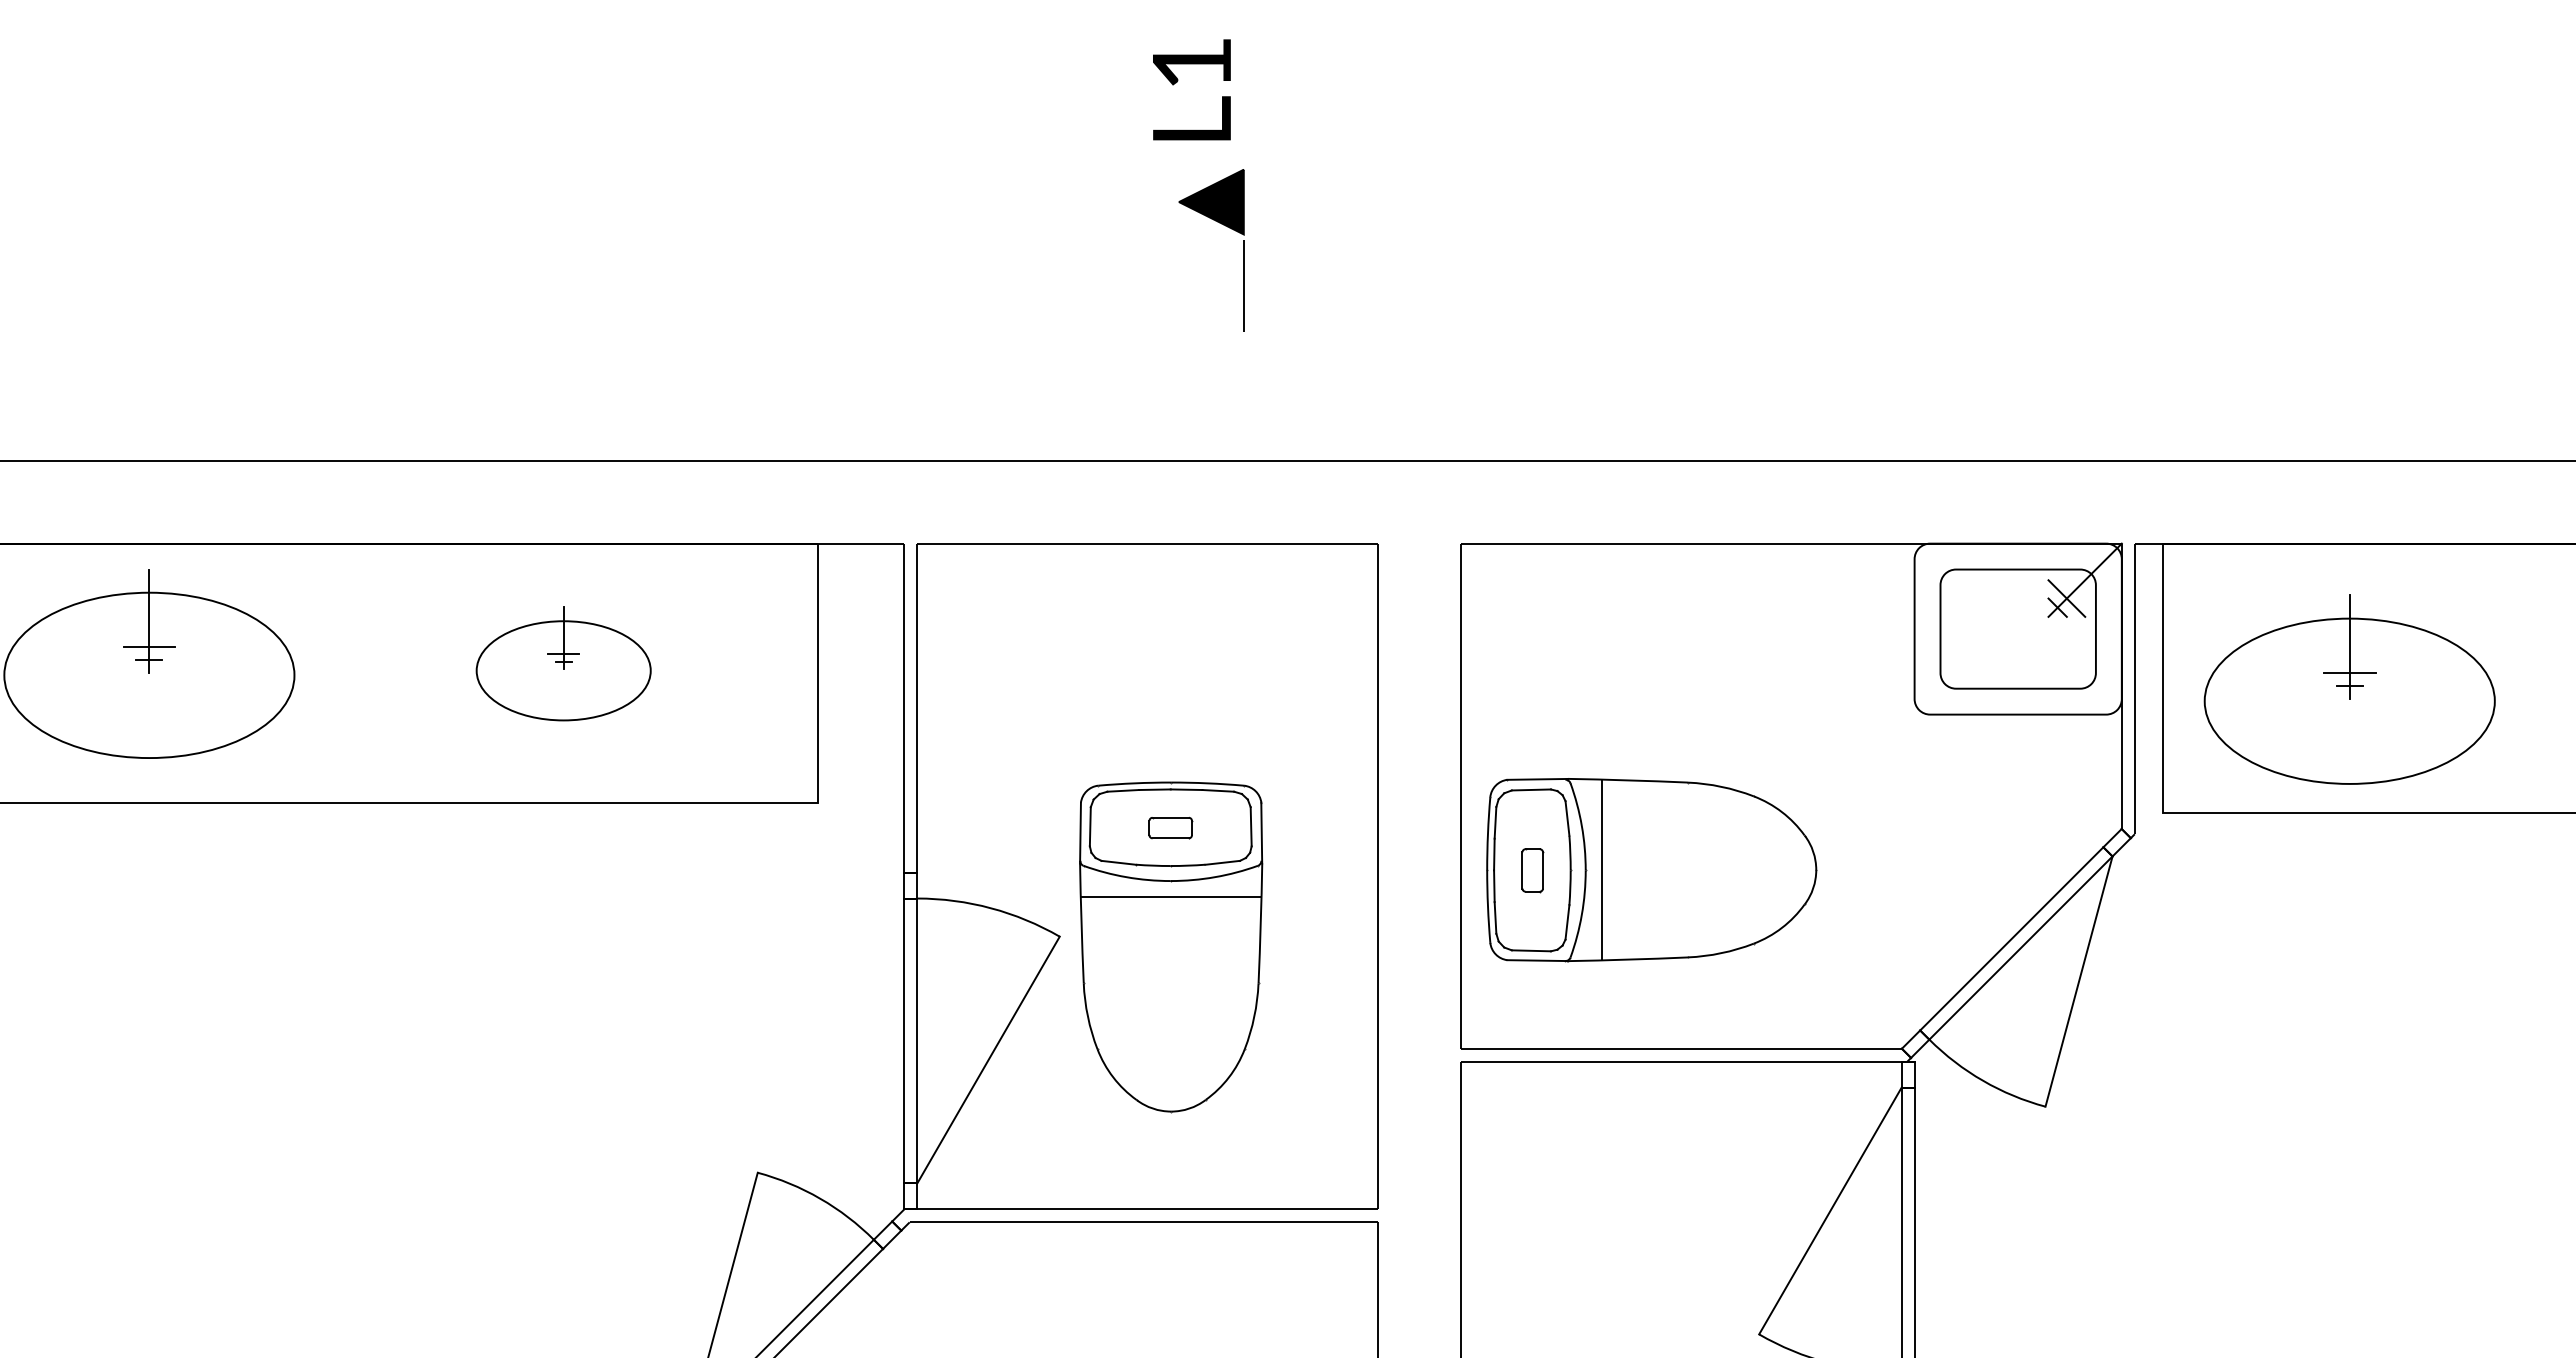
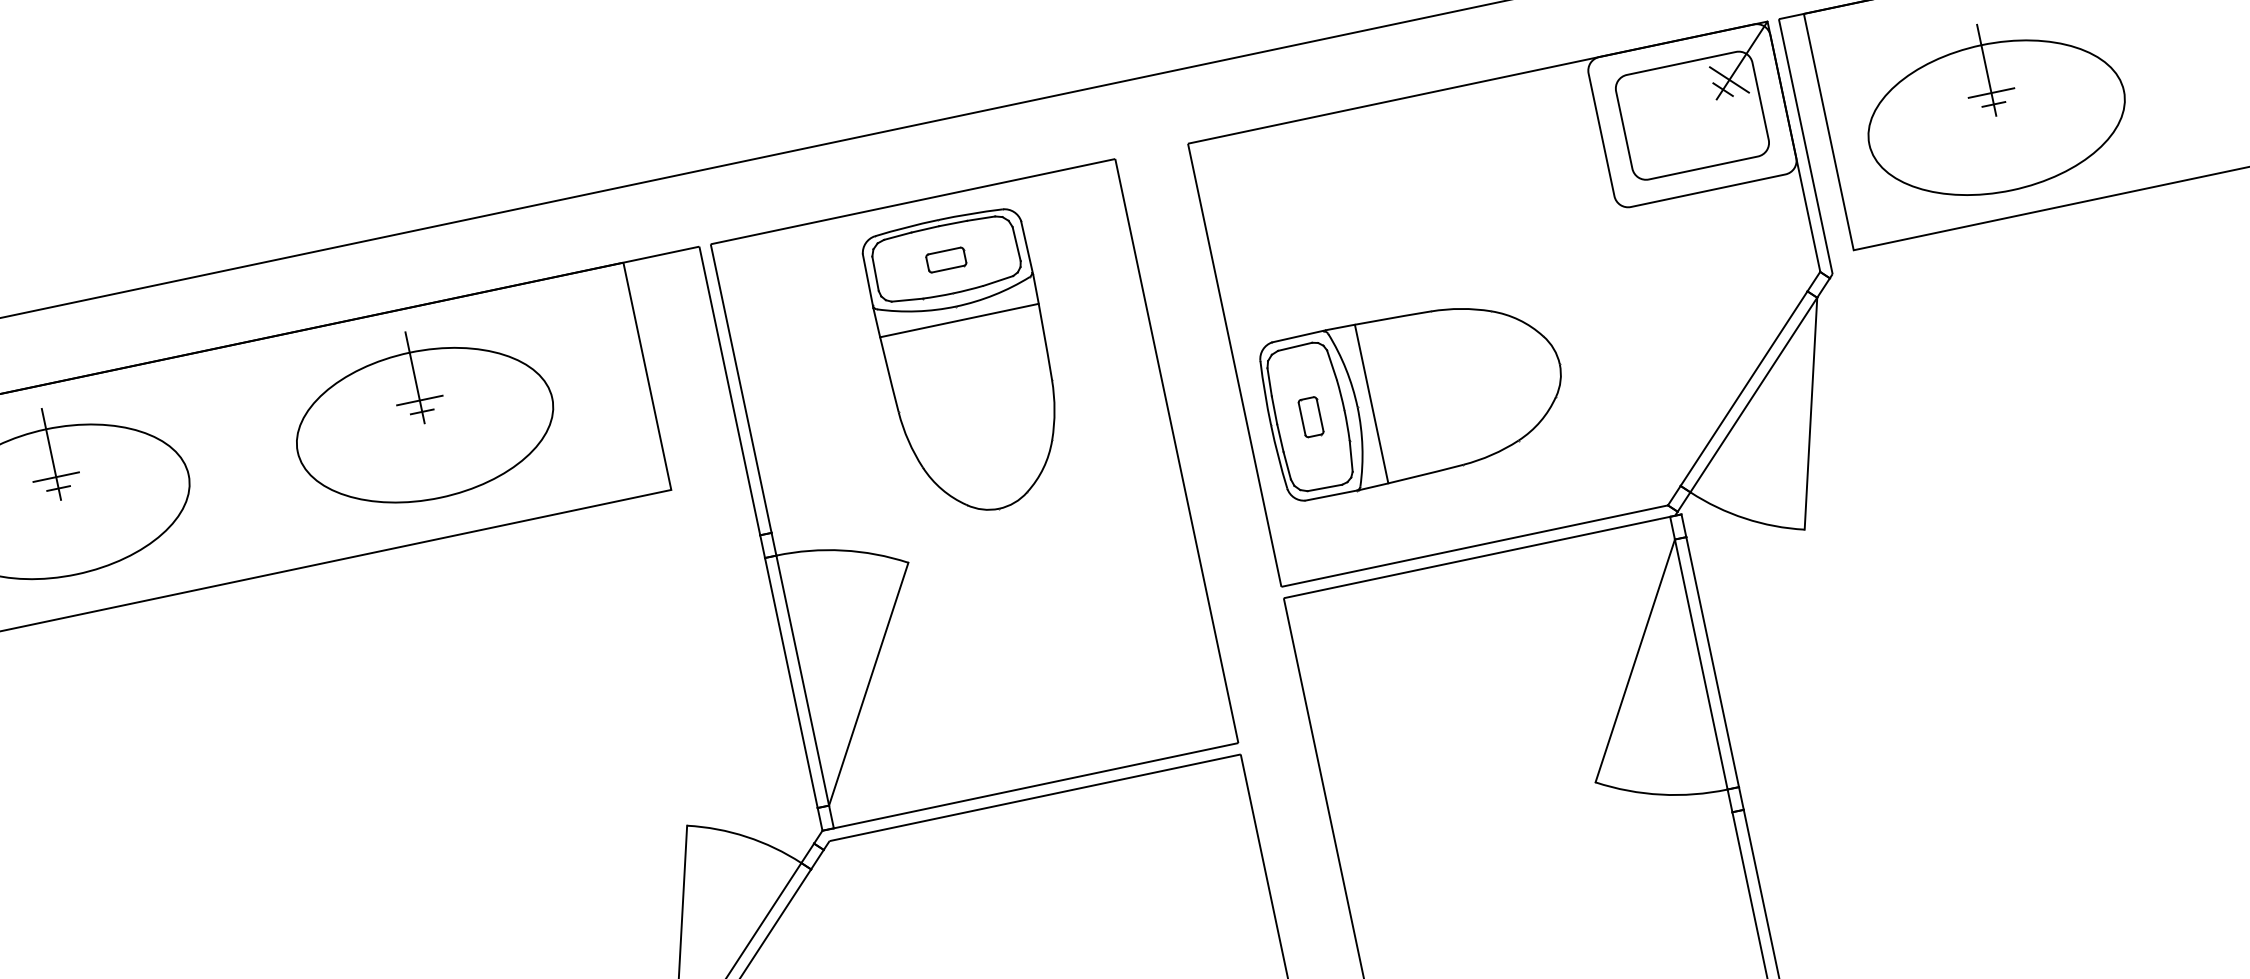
part: (563, 663) -> (422, 414), size x1.67
part: (1171, 947) -> (969, 364), moved

